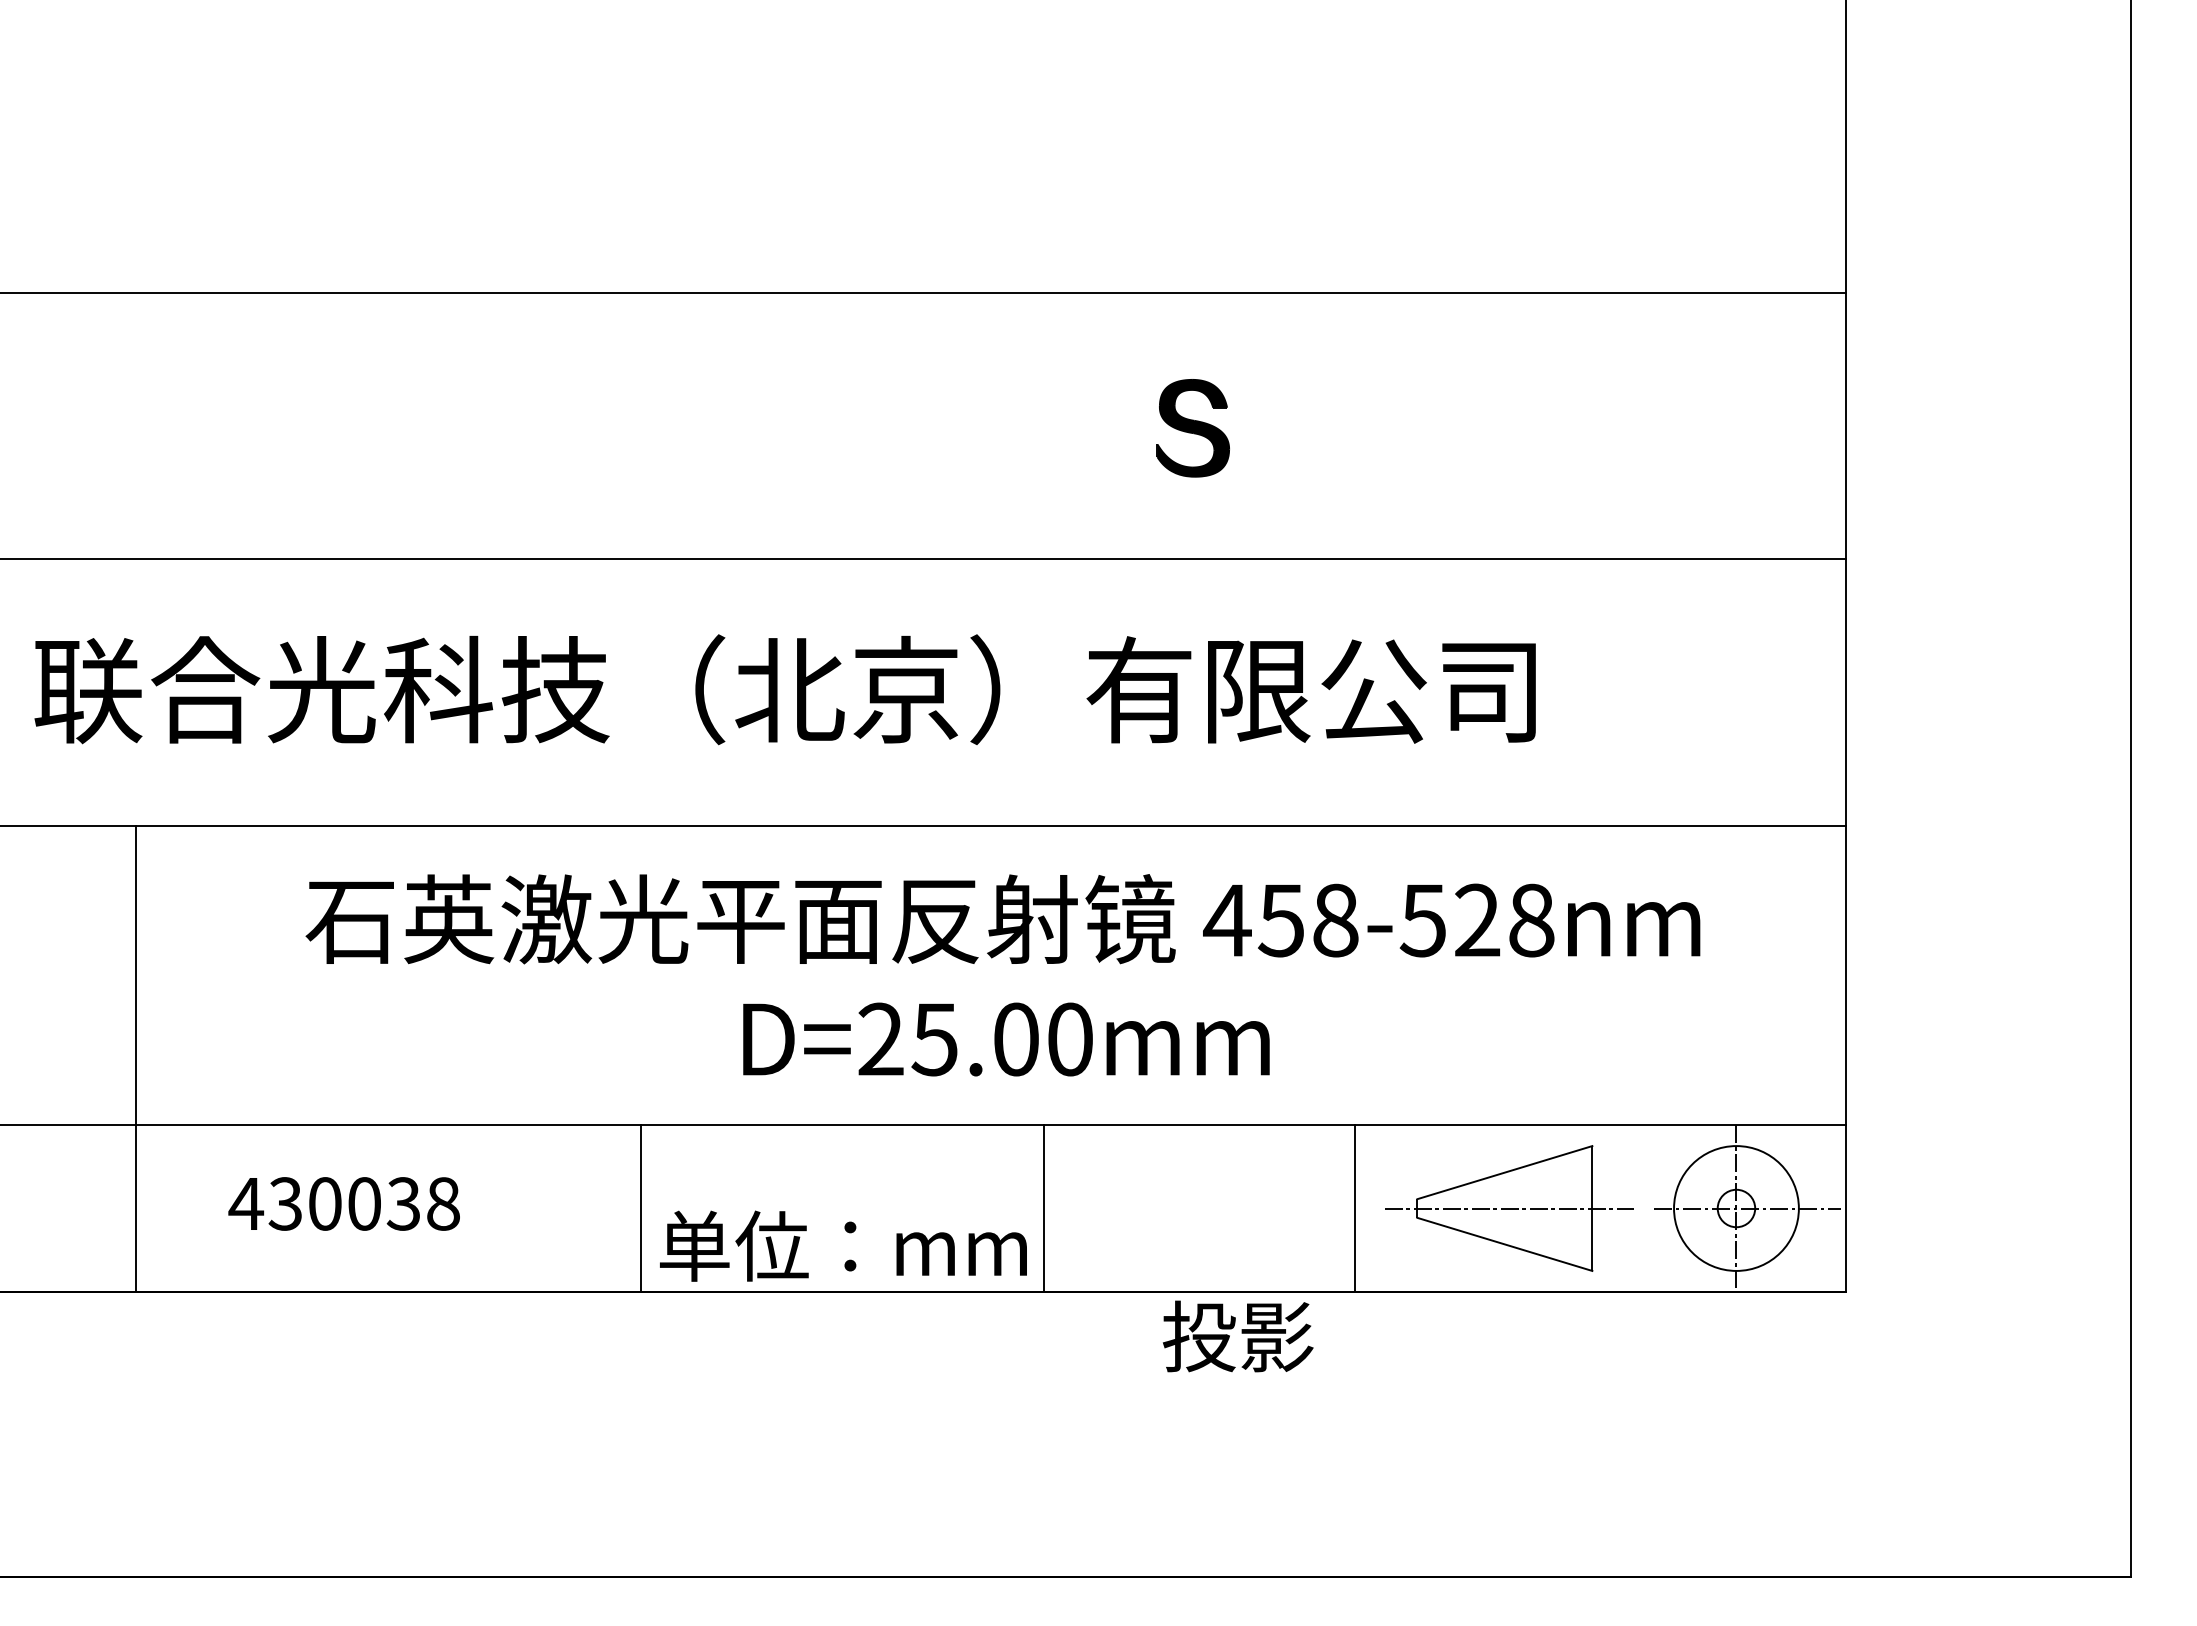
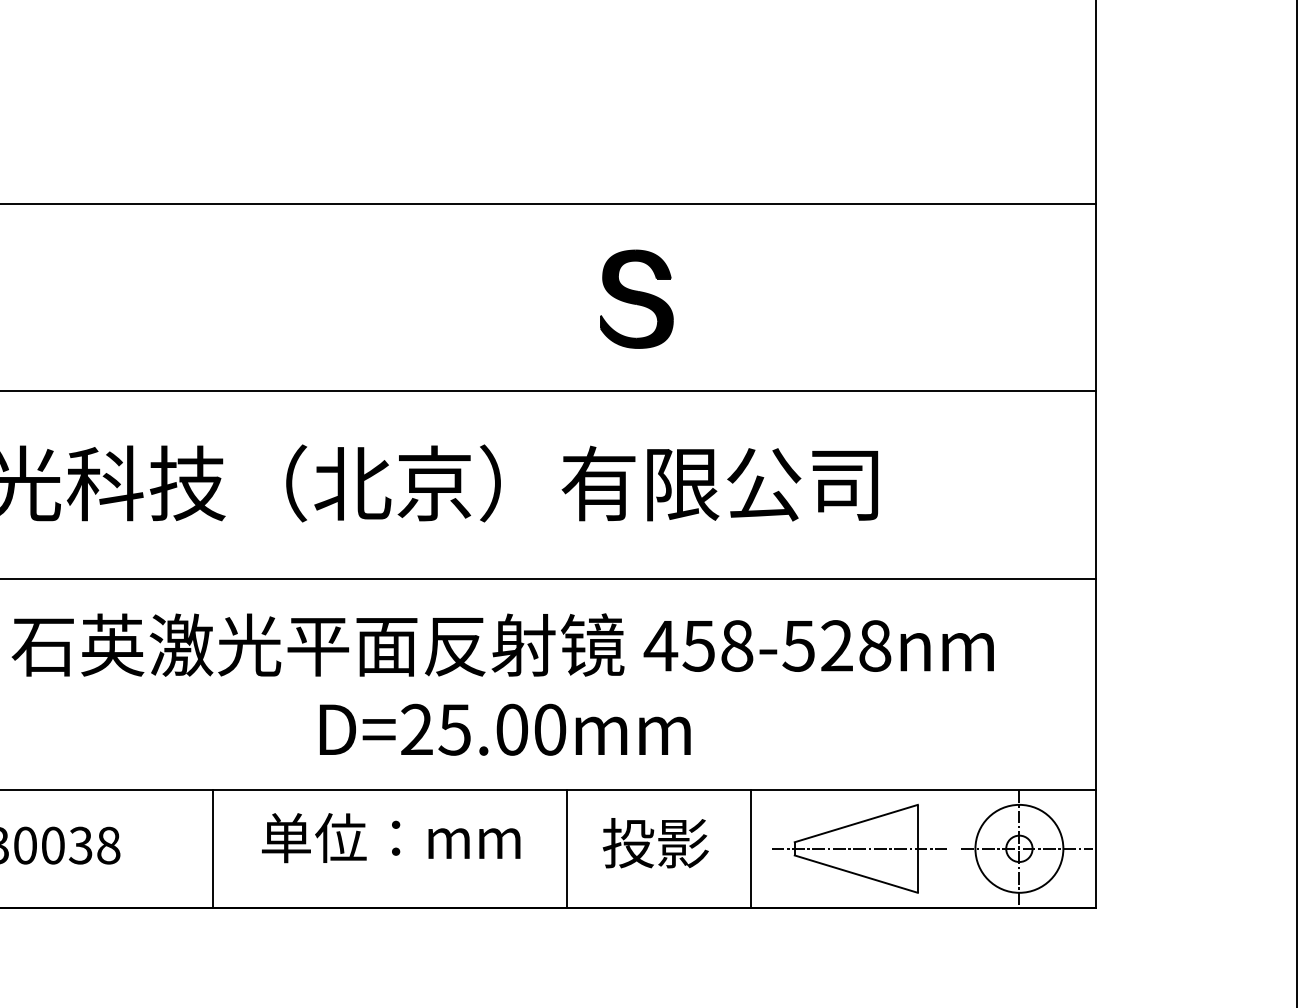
part: (1193, 428) -> (637, 299), size x1.43
line: (641, 1208) -> (213, 848), moved
line: (1044, 1208) -> (567, 848), moved
text: (843, 1245) -> (391, 837), moved
text: (1238, 1336) -> (656, 843), moved

